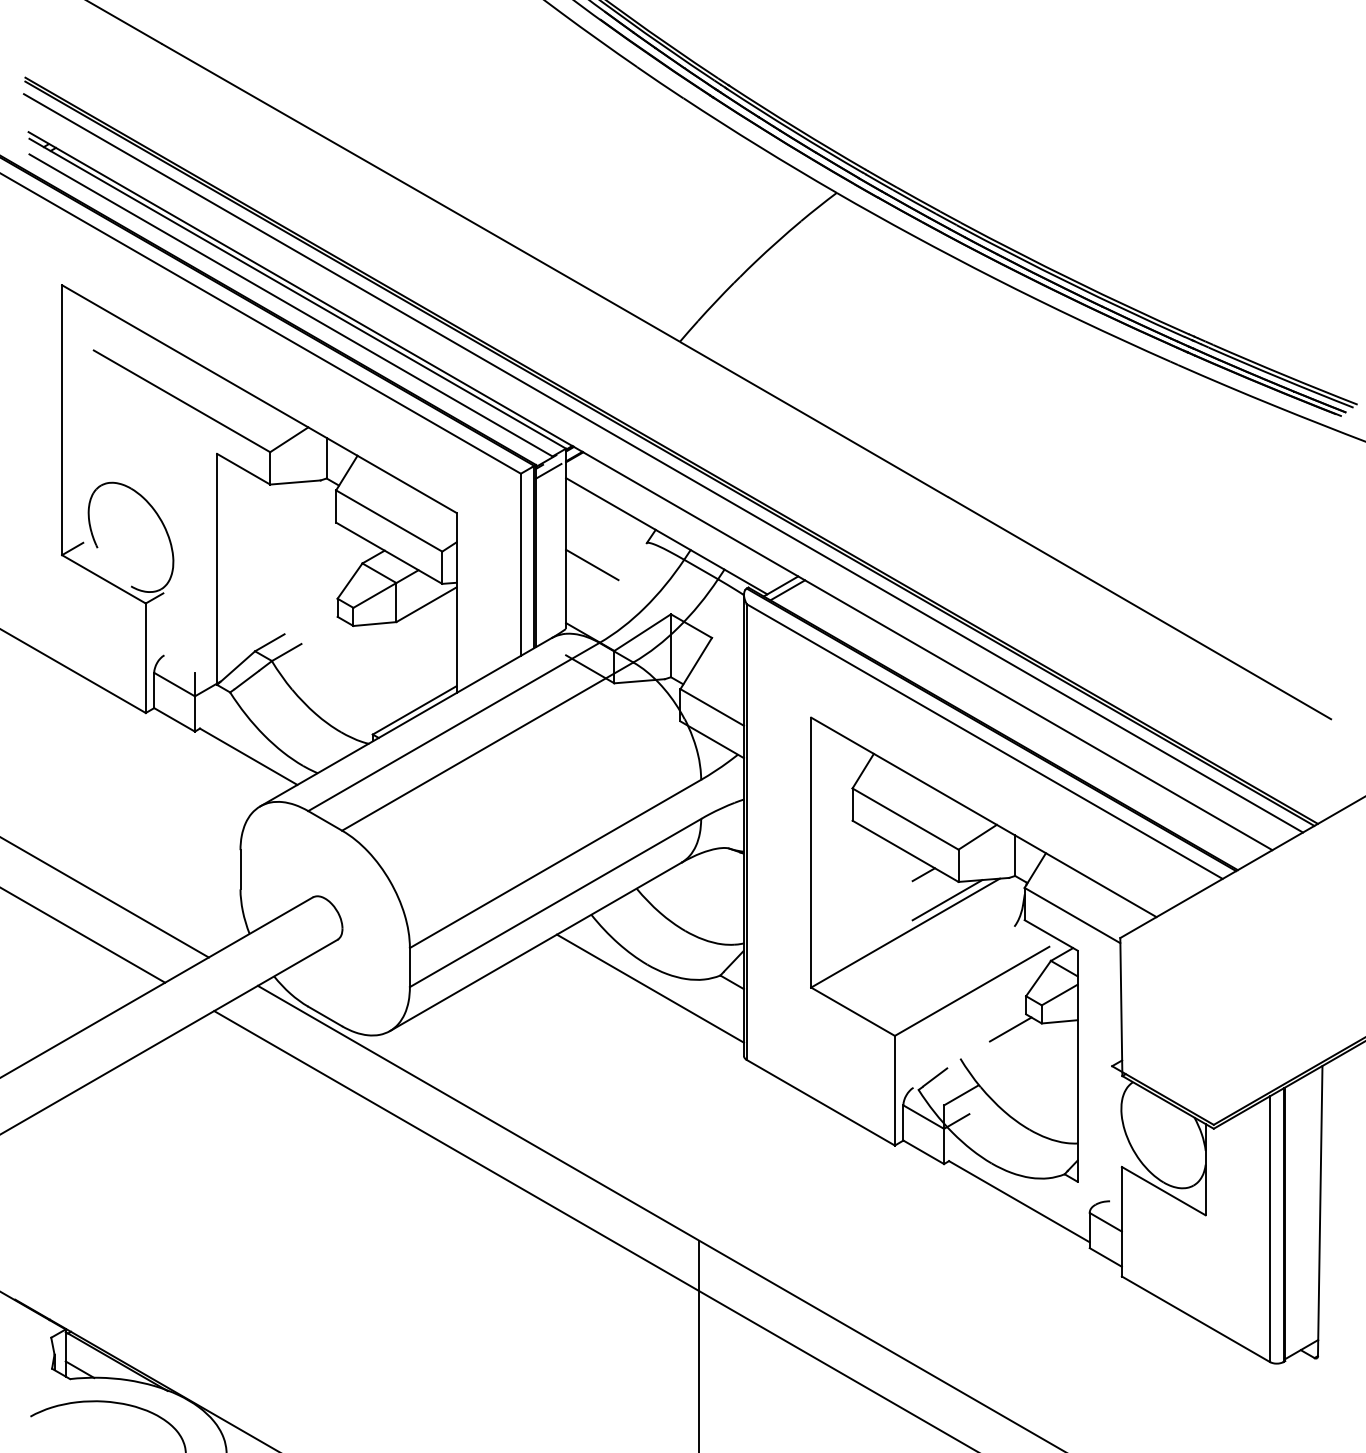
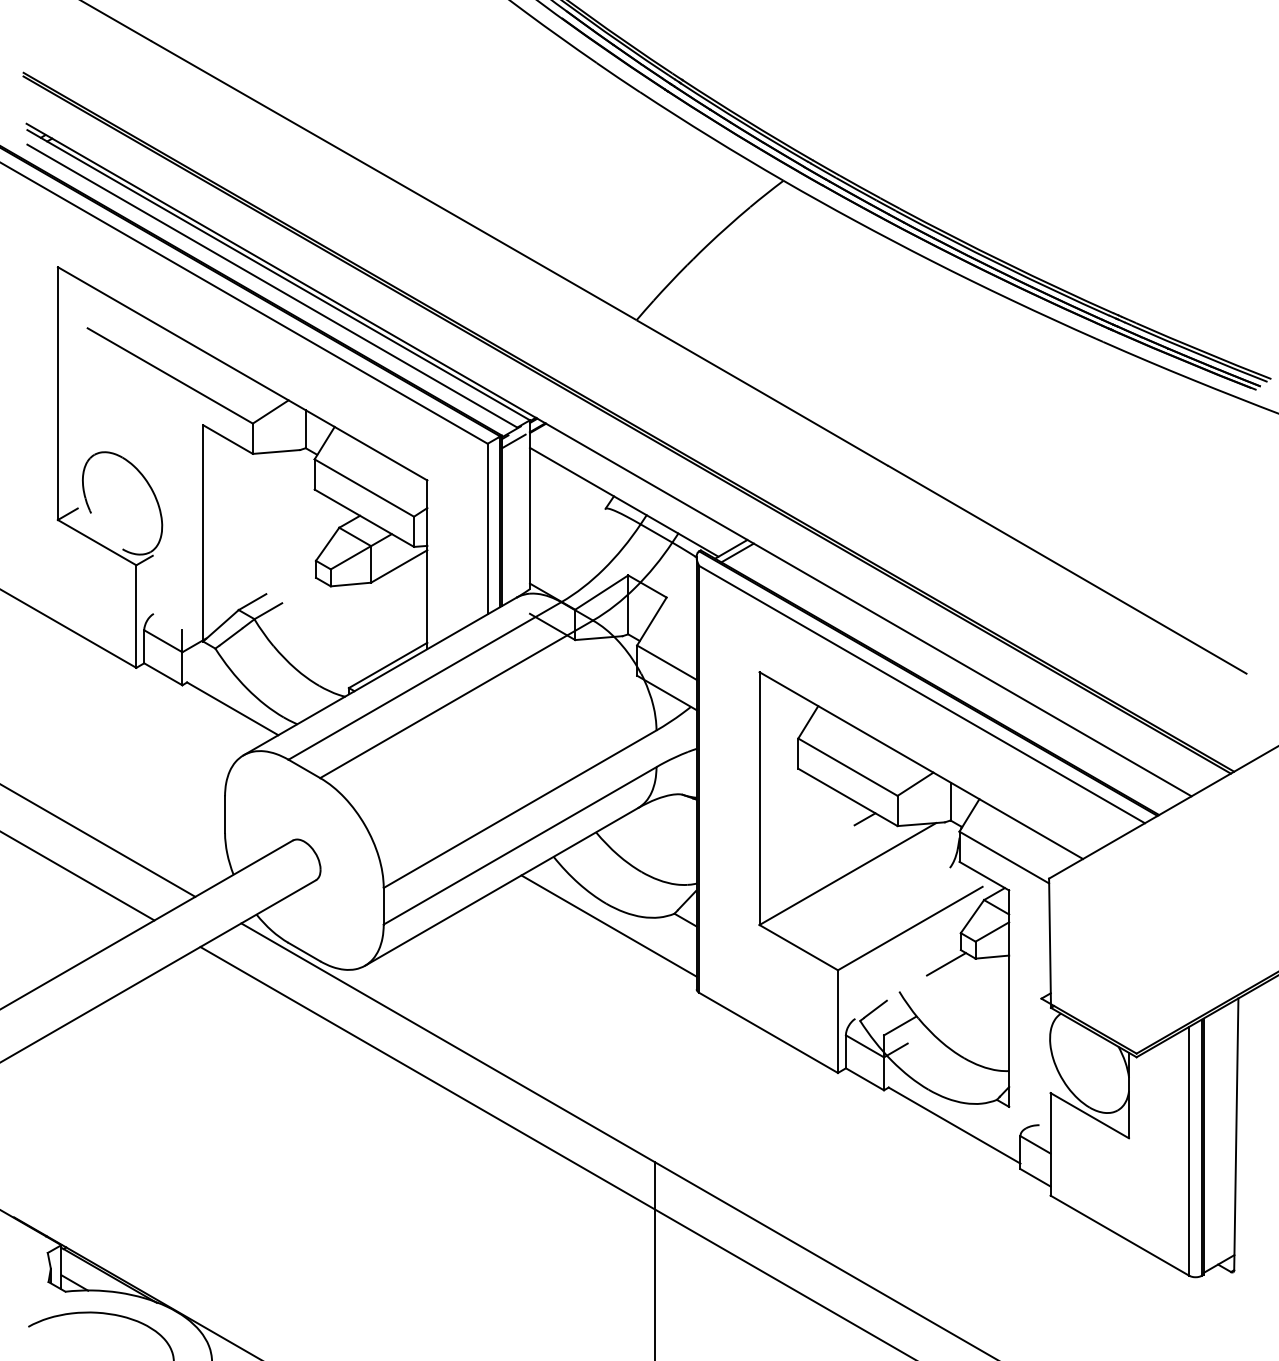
line: (663, 463) -> (621, 434), removed
line: (592, 564) -> (554, 528), removed
line: (947, 900) -> (887, 843), removed

